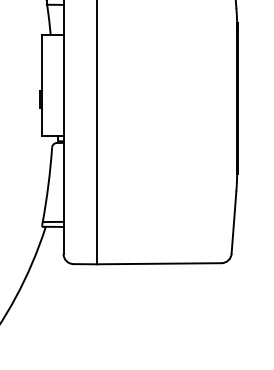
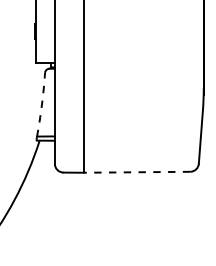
arc: (48, 185) -> (41, 105), solid -> dashed
line: (159, 263) -> (137, 172), solid -> dashed

